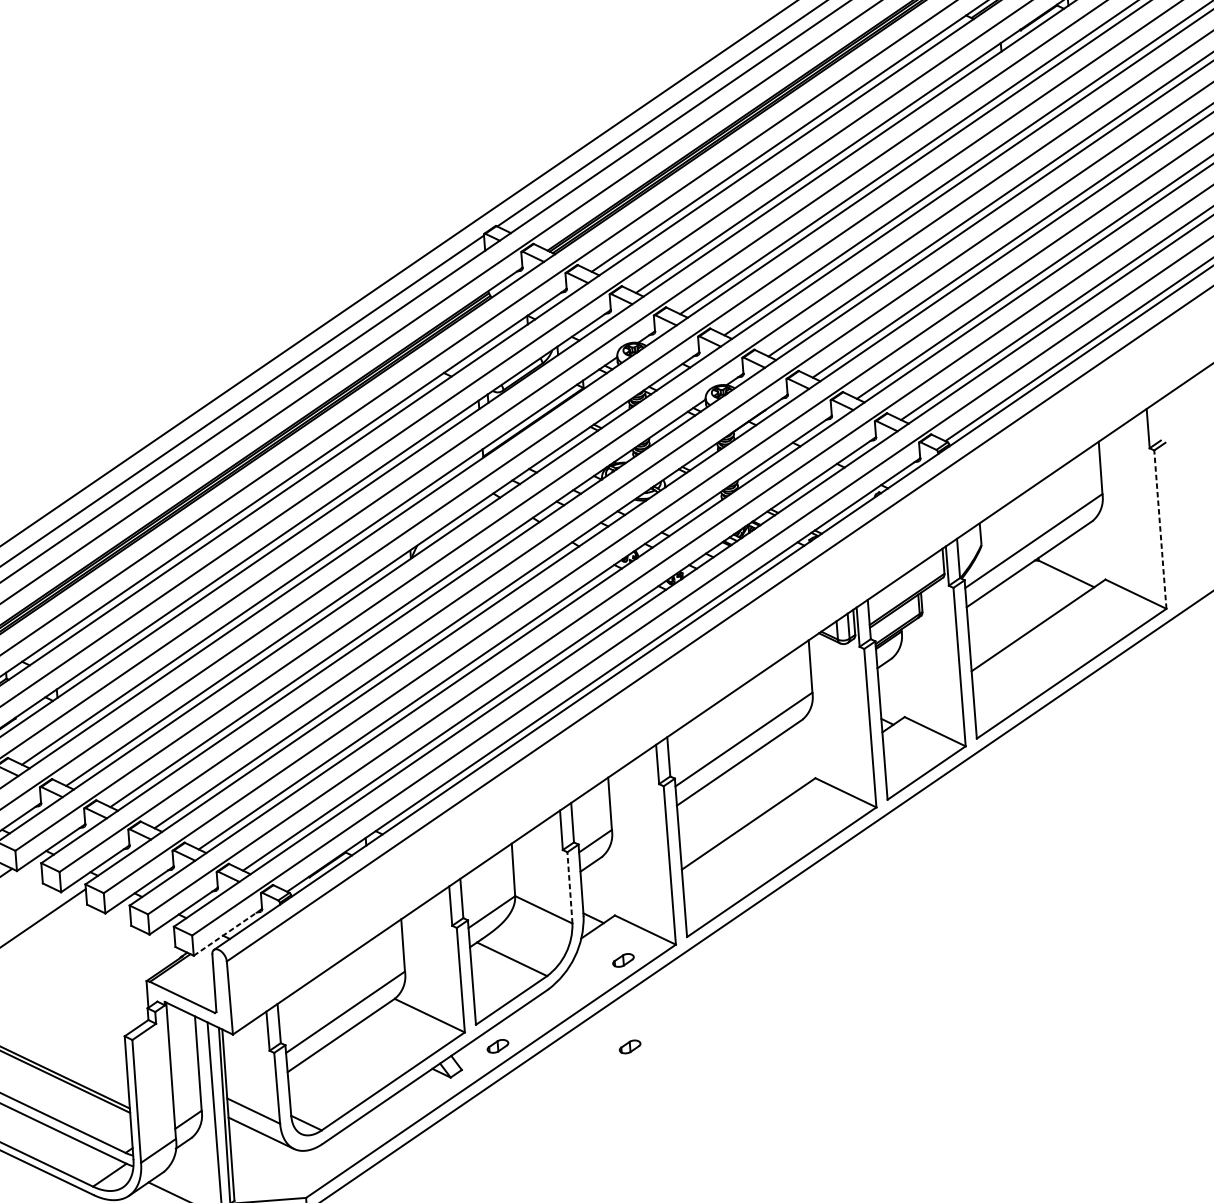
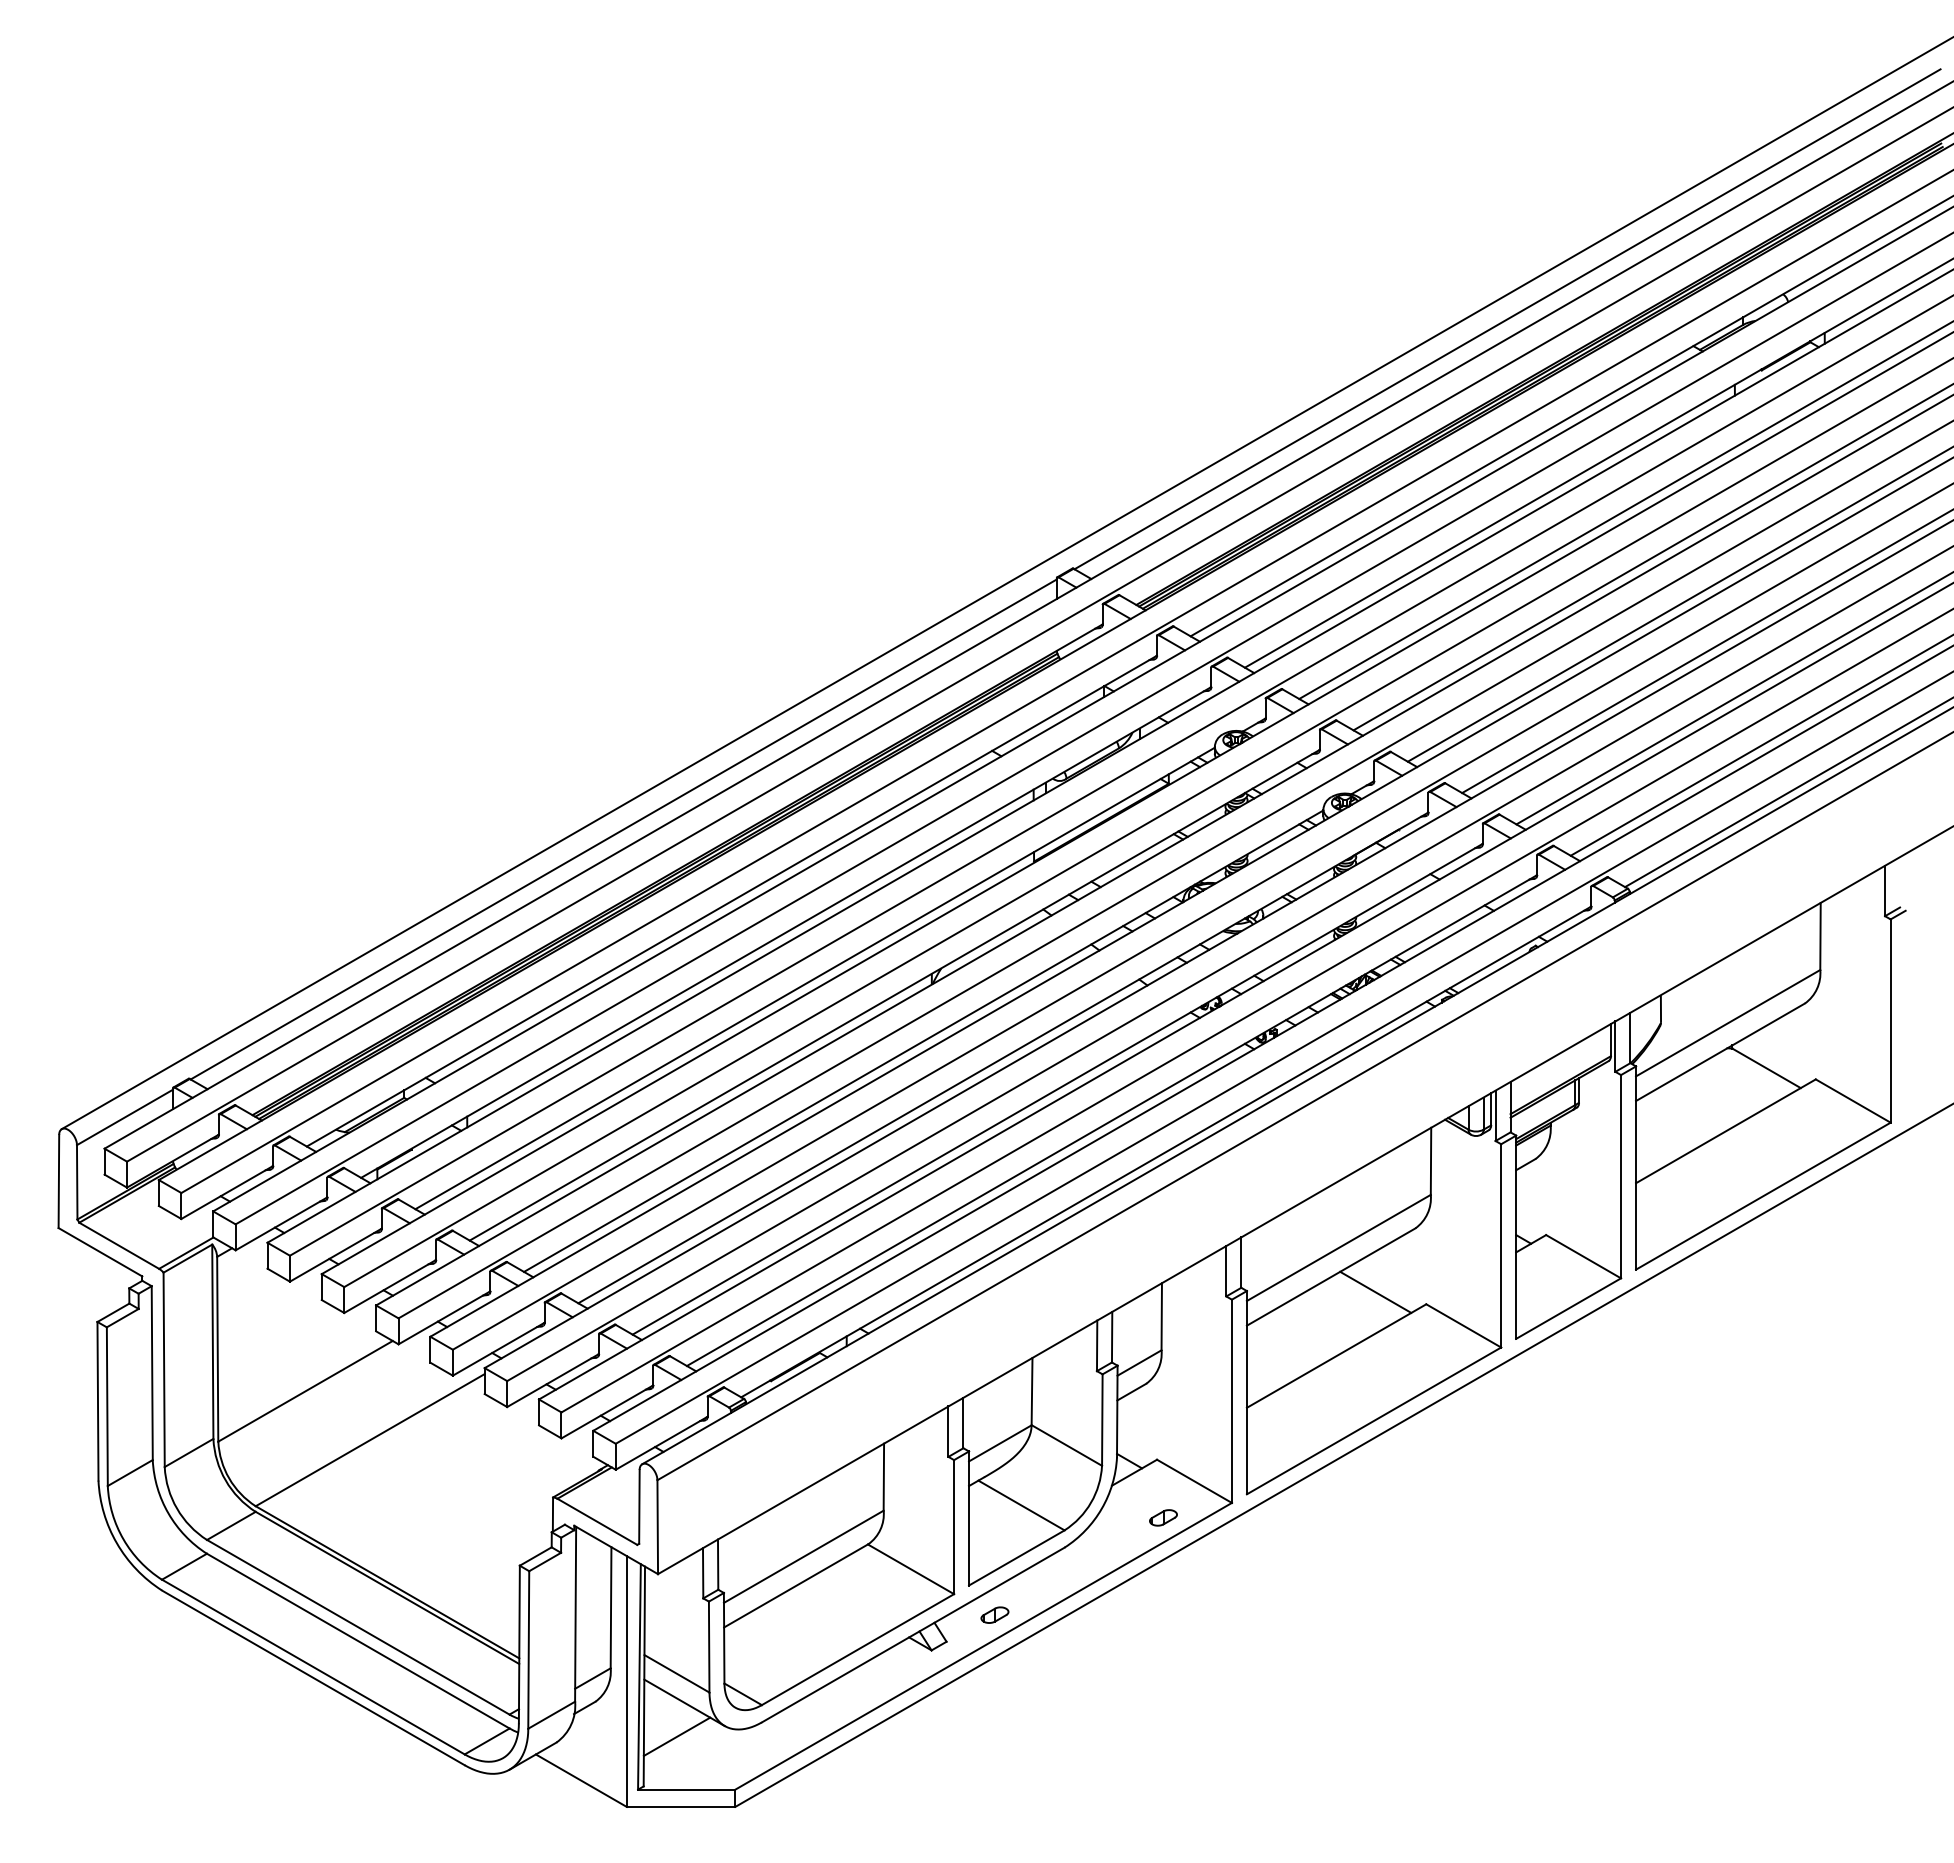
line: (1160, 530) -> (1890, 1021), dashed -> solid
line: (775, 771) -> (1375, 1291), added
line: (570, 888) -> (1102, 1420), dashed -> solid
line: (227, 932) -> (661, 1443), dashed -> solid
part: (630, 1046) -> (1163, 1628), removed
line: (257, 1159) -> (676, 1736), added

